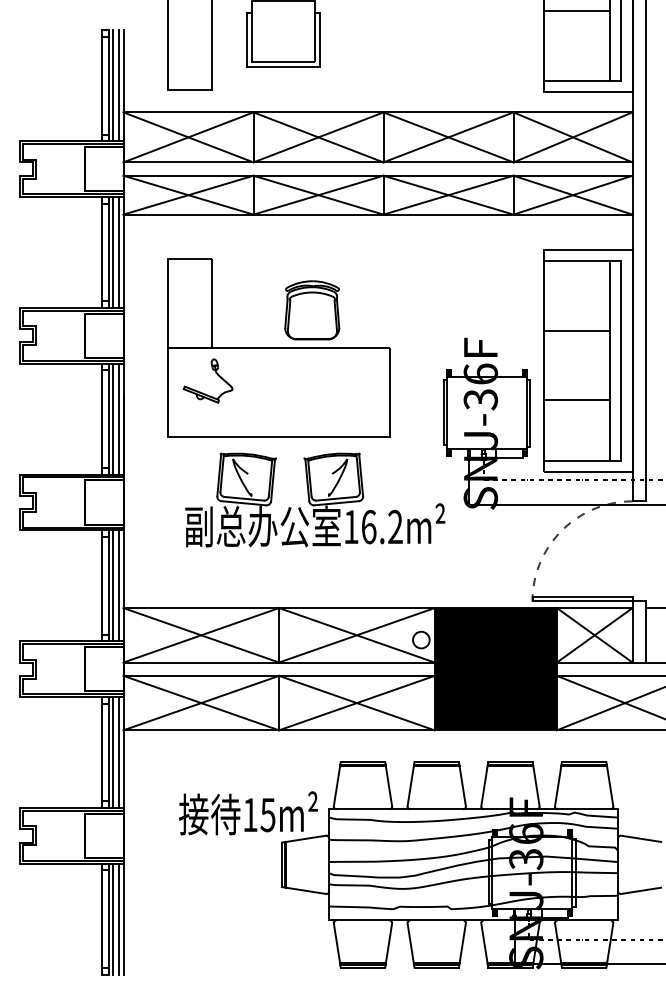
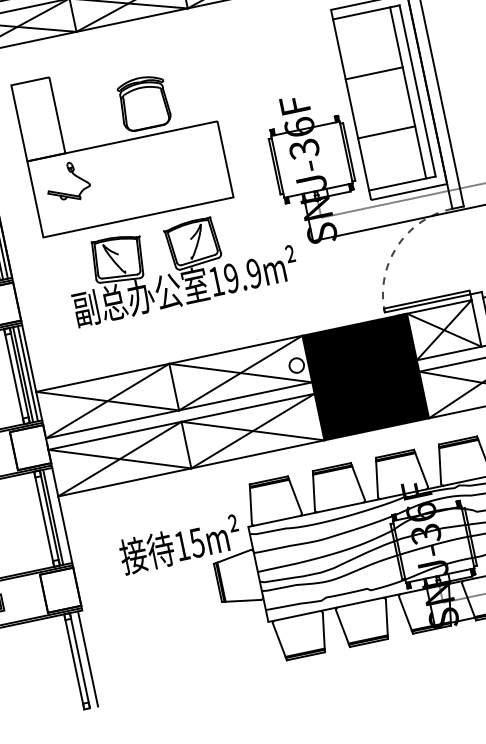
text: (381, 526) -> (242, 275), 16.2m² -> 19.9m²
line: (118, 752) -> (57, 516), removed
line: (112, 918) -> (82, 659), removed
line: (123, 918) -> (92, 657), removed

